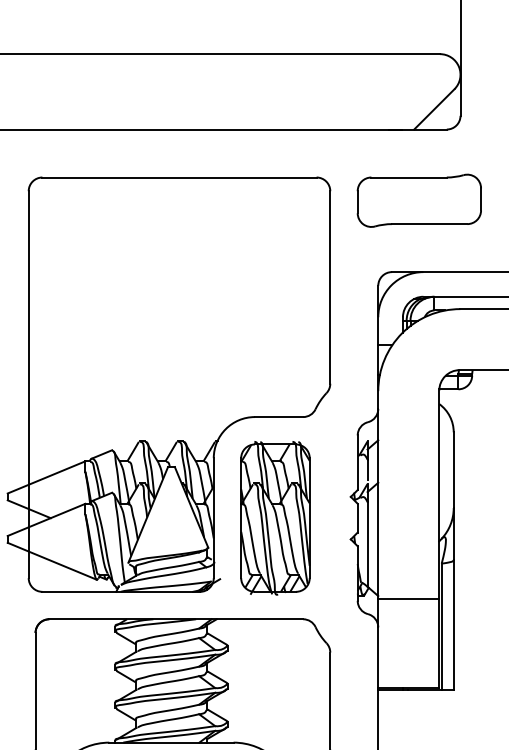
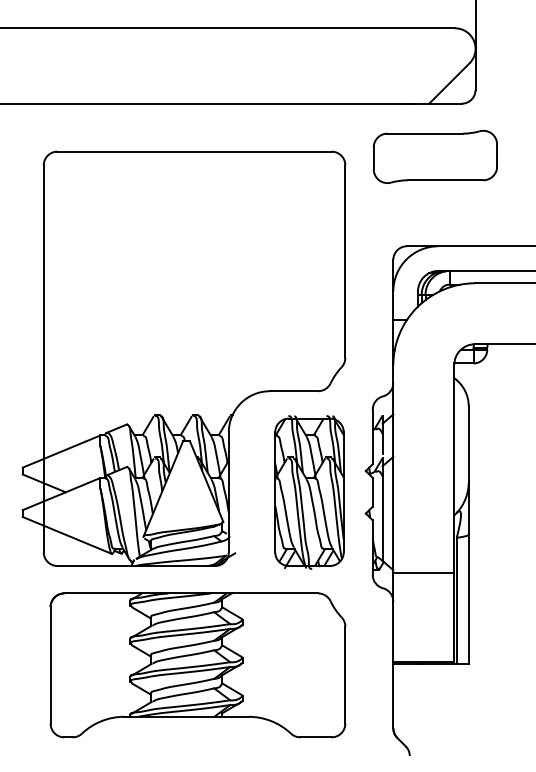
part: (418, 200) -> (434, 156), moved
part: (275, 518) -> (309, 492), moved

